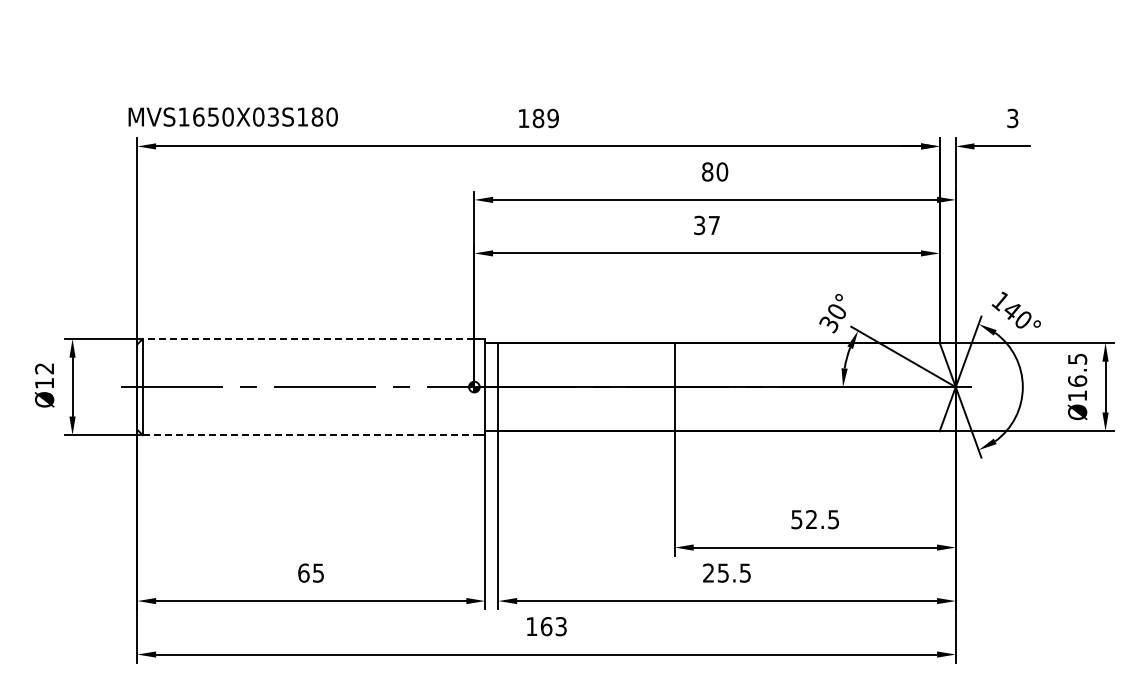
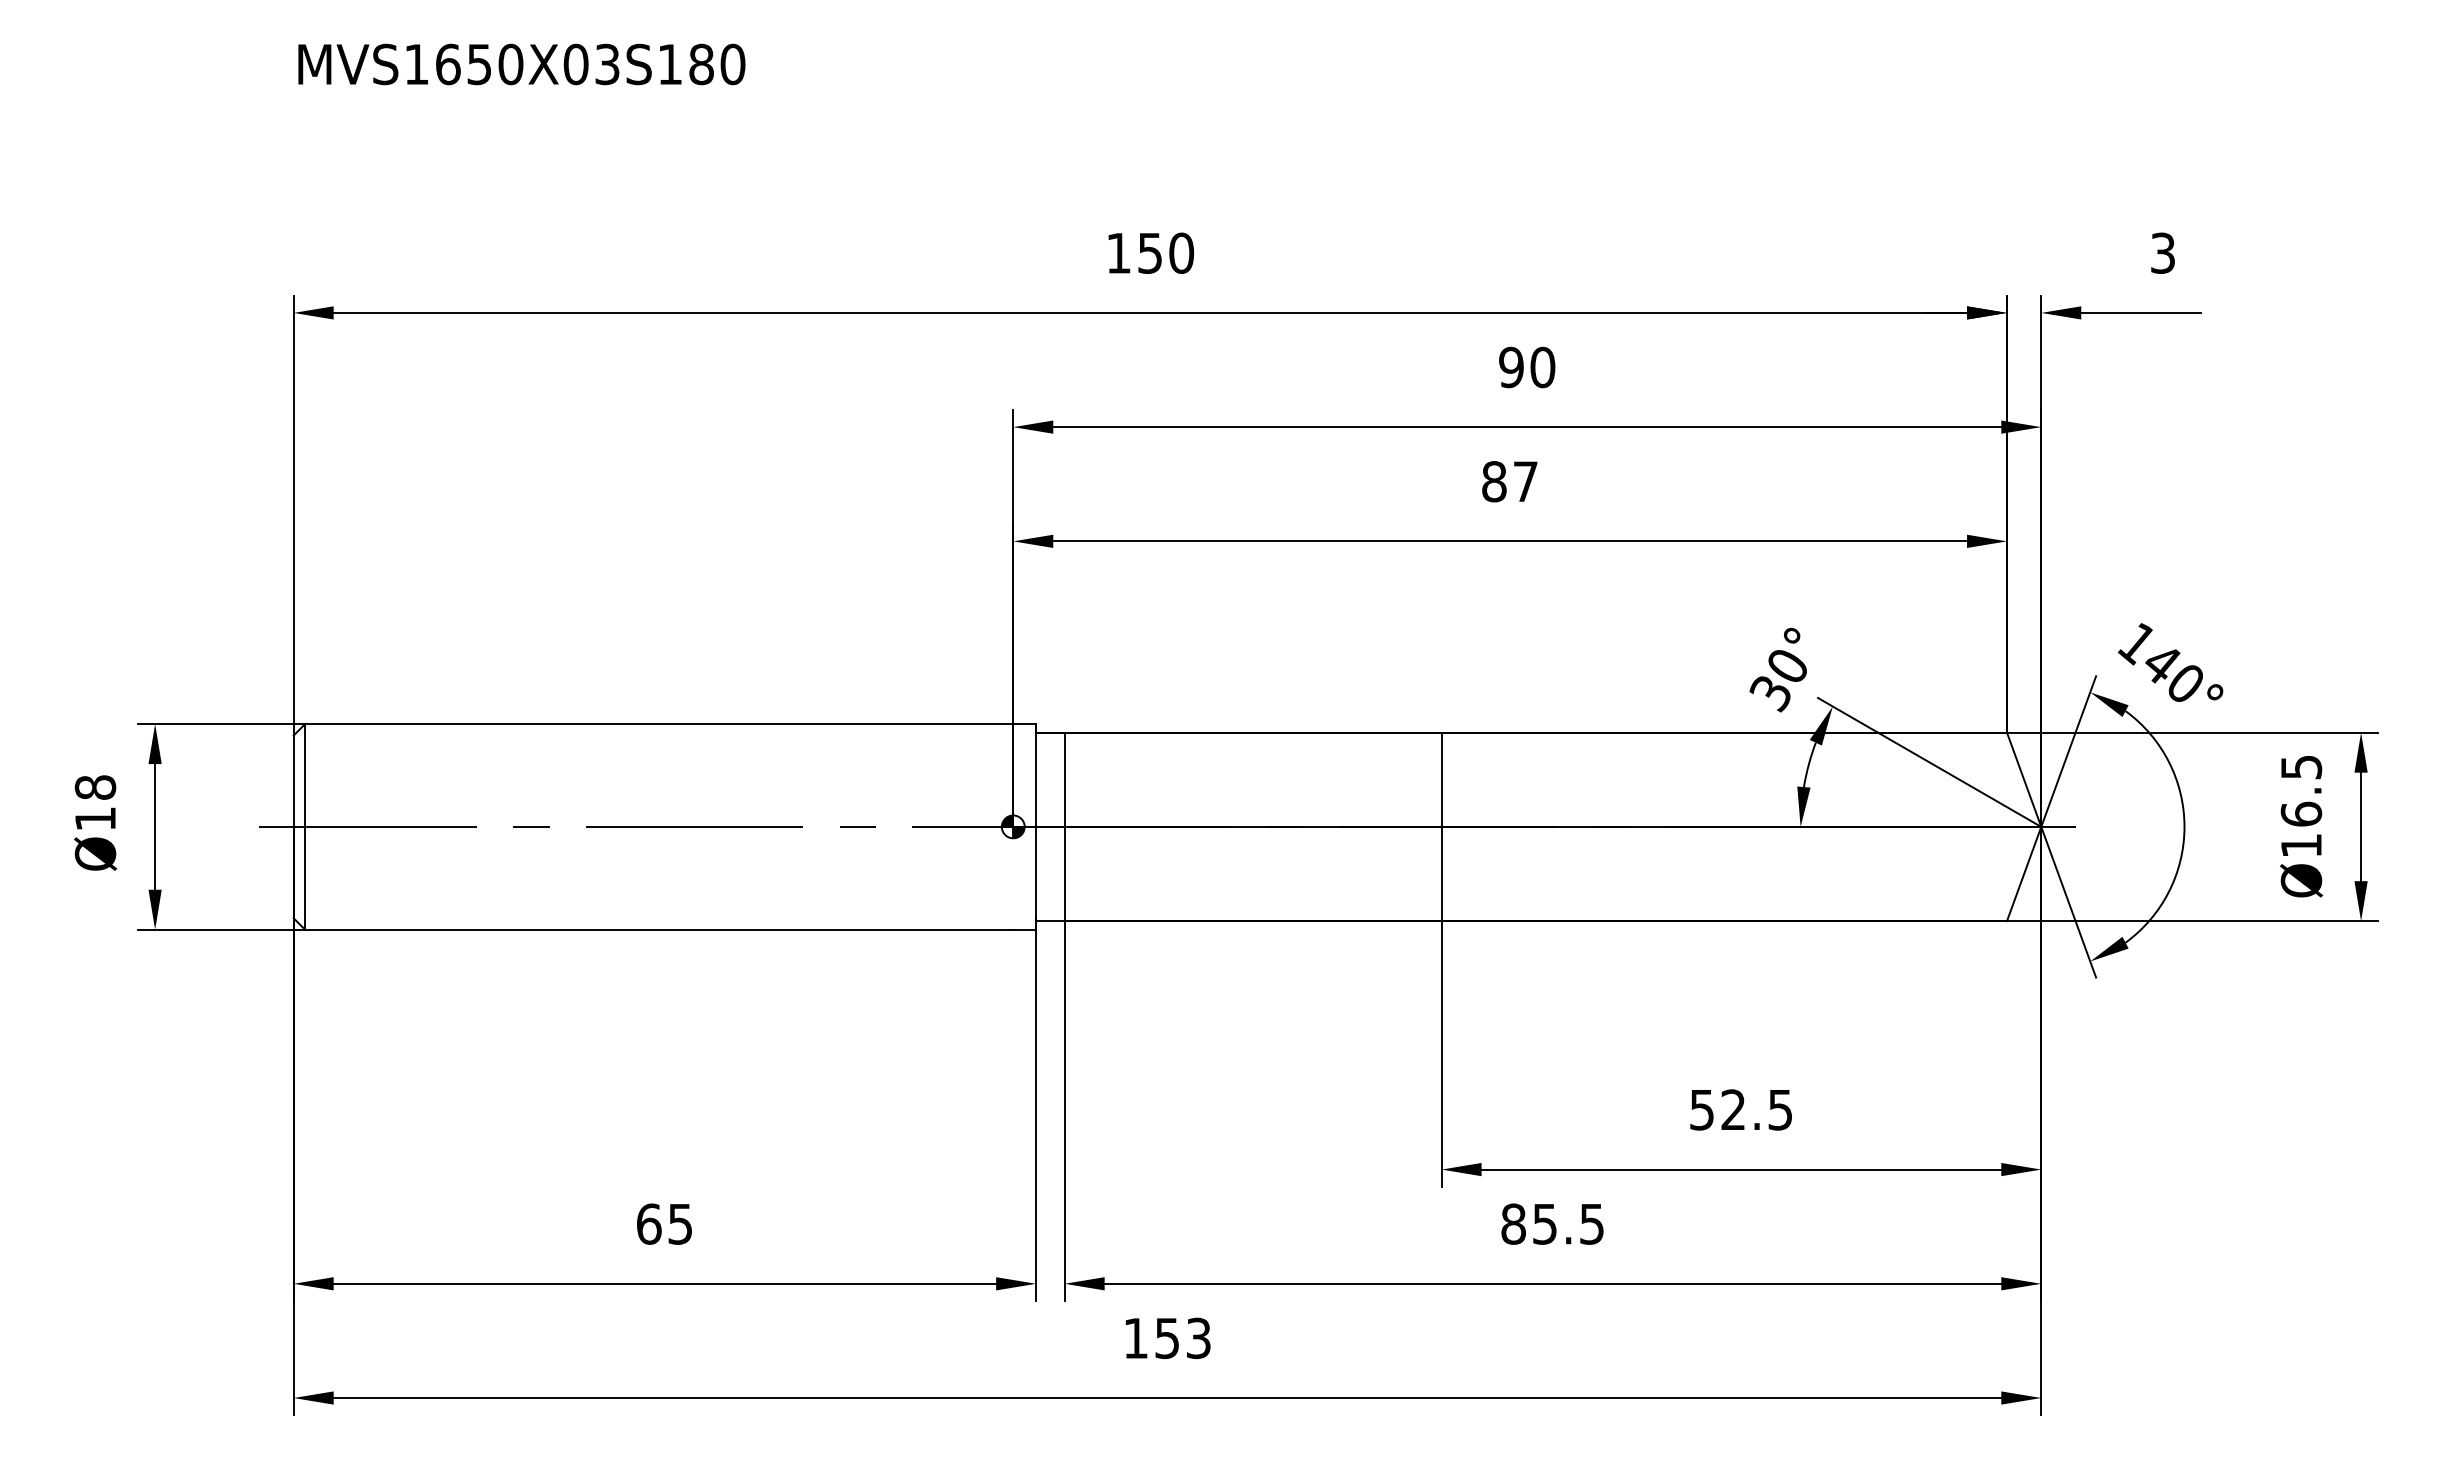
text: (232, 116) -> (520, 63), moved
text: (545, 118) -> (1165, 253), 189 -> 150
text: (707, 171) -> (1511, 366), 80 -> 90
text: (699, 225) -> (1494, 481), 37 -> 87
line: (308, 338) -> (659, 723), dashed -> solid
text: (44, 368) -> (95, 787), Ø12 -> Ø18
line: (308, 435) -> (659, 930), dashed -> solid
text: (708, 572) -> (1513, 1222), 25.5 -> 85.5
text: (546, 626) -> (1167, 1338), 163 -> 153

